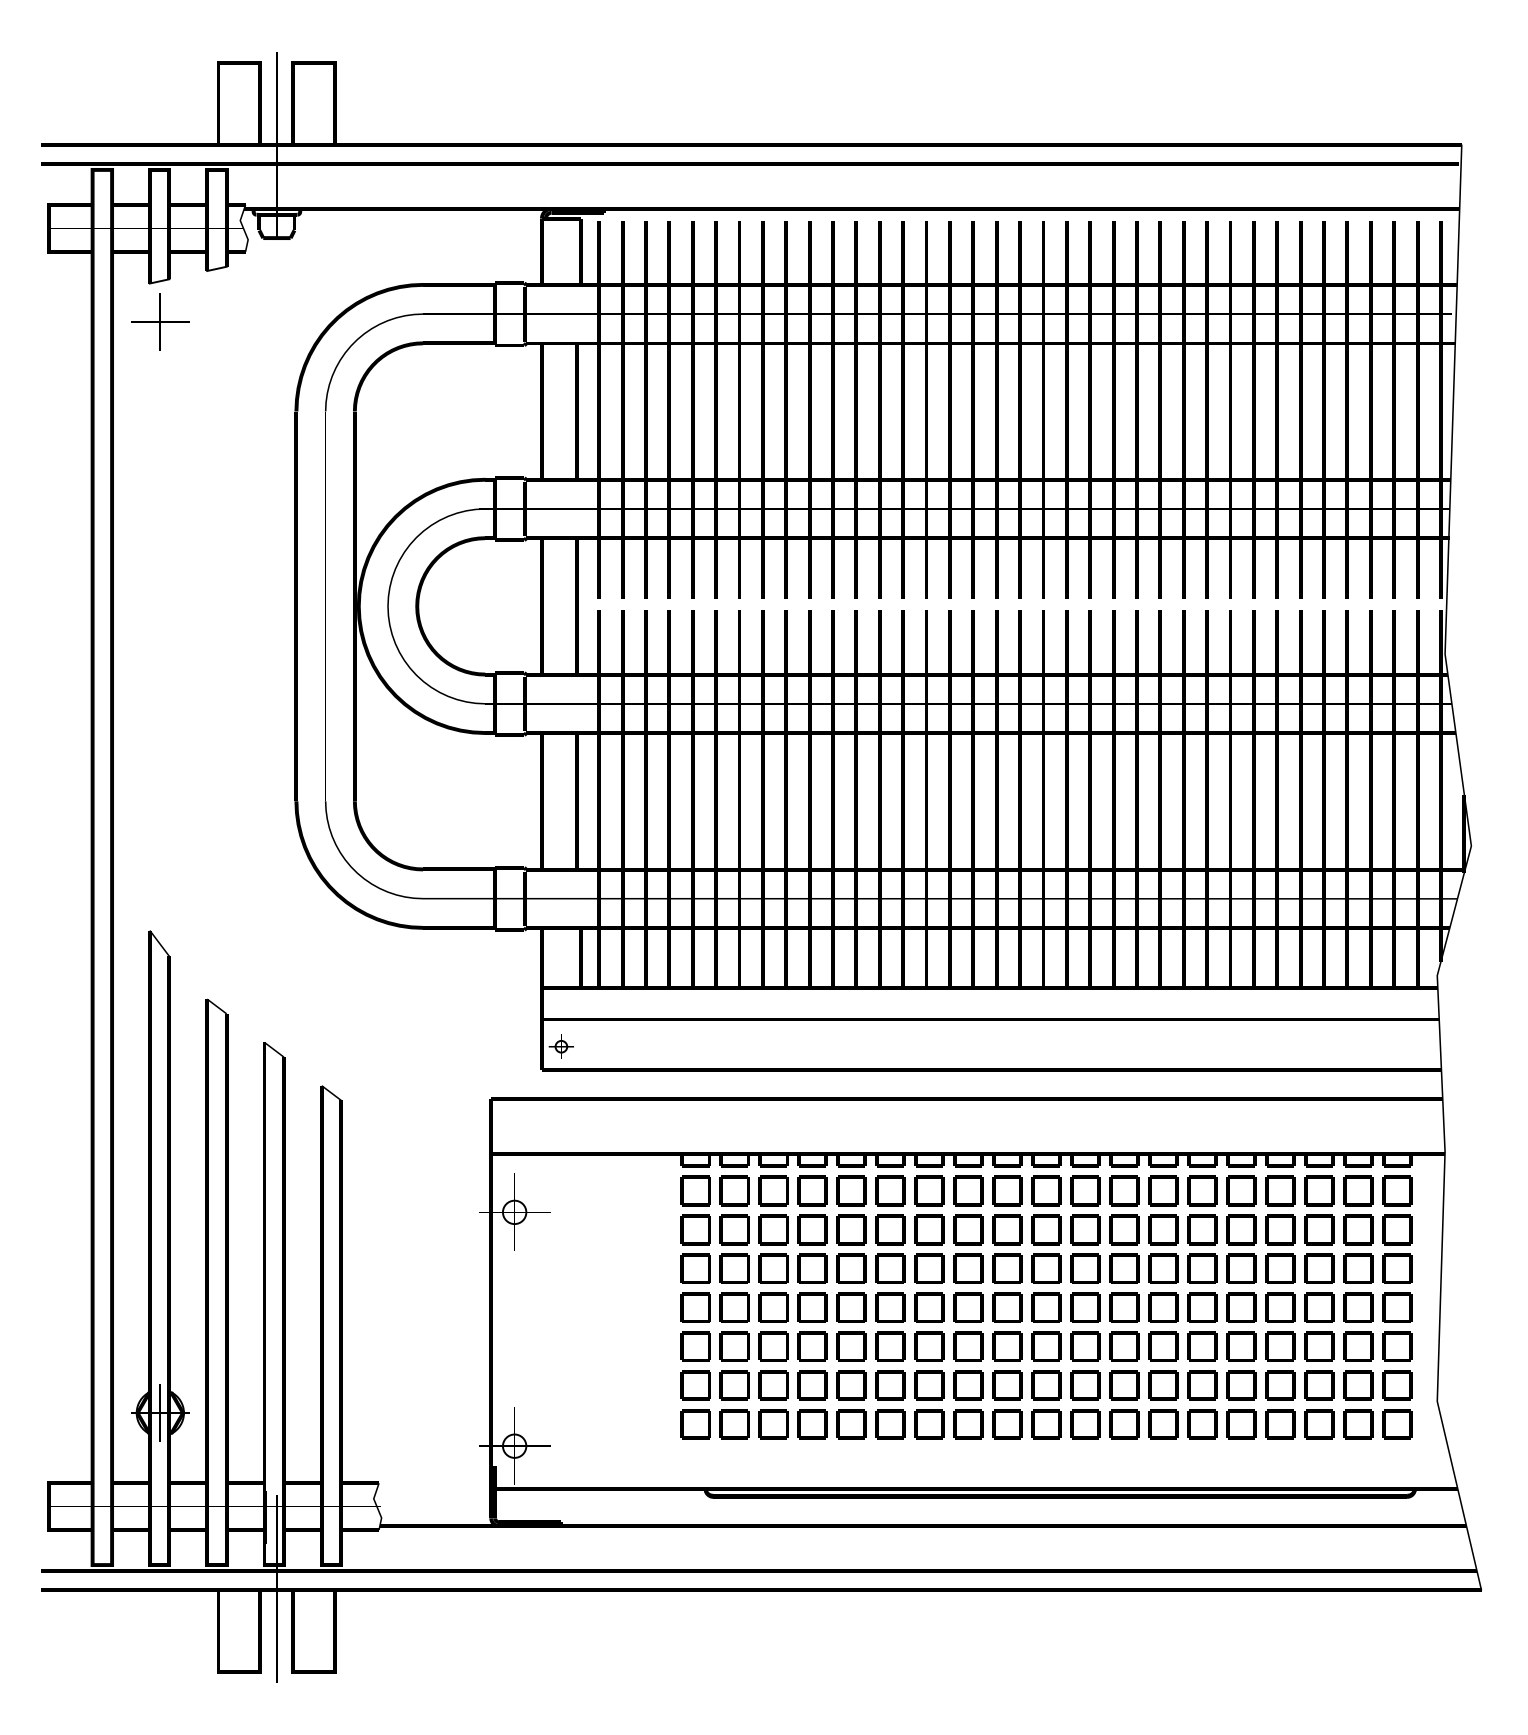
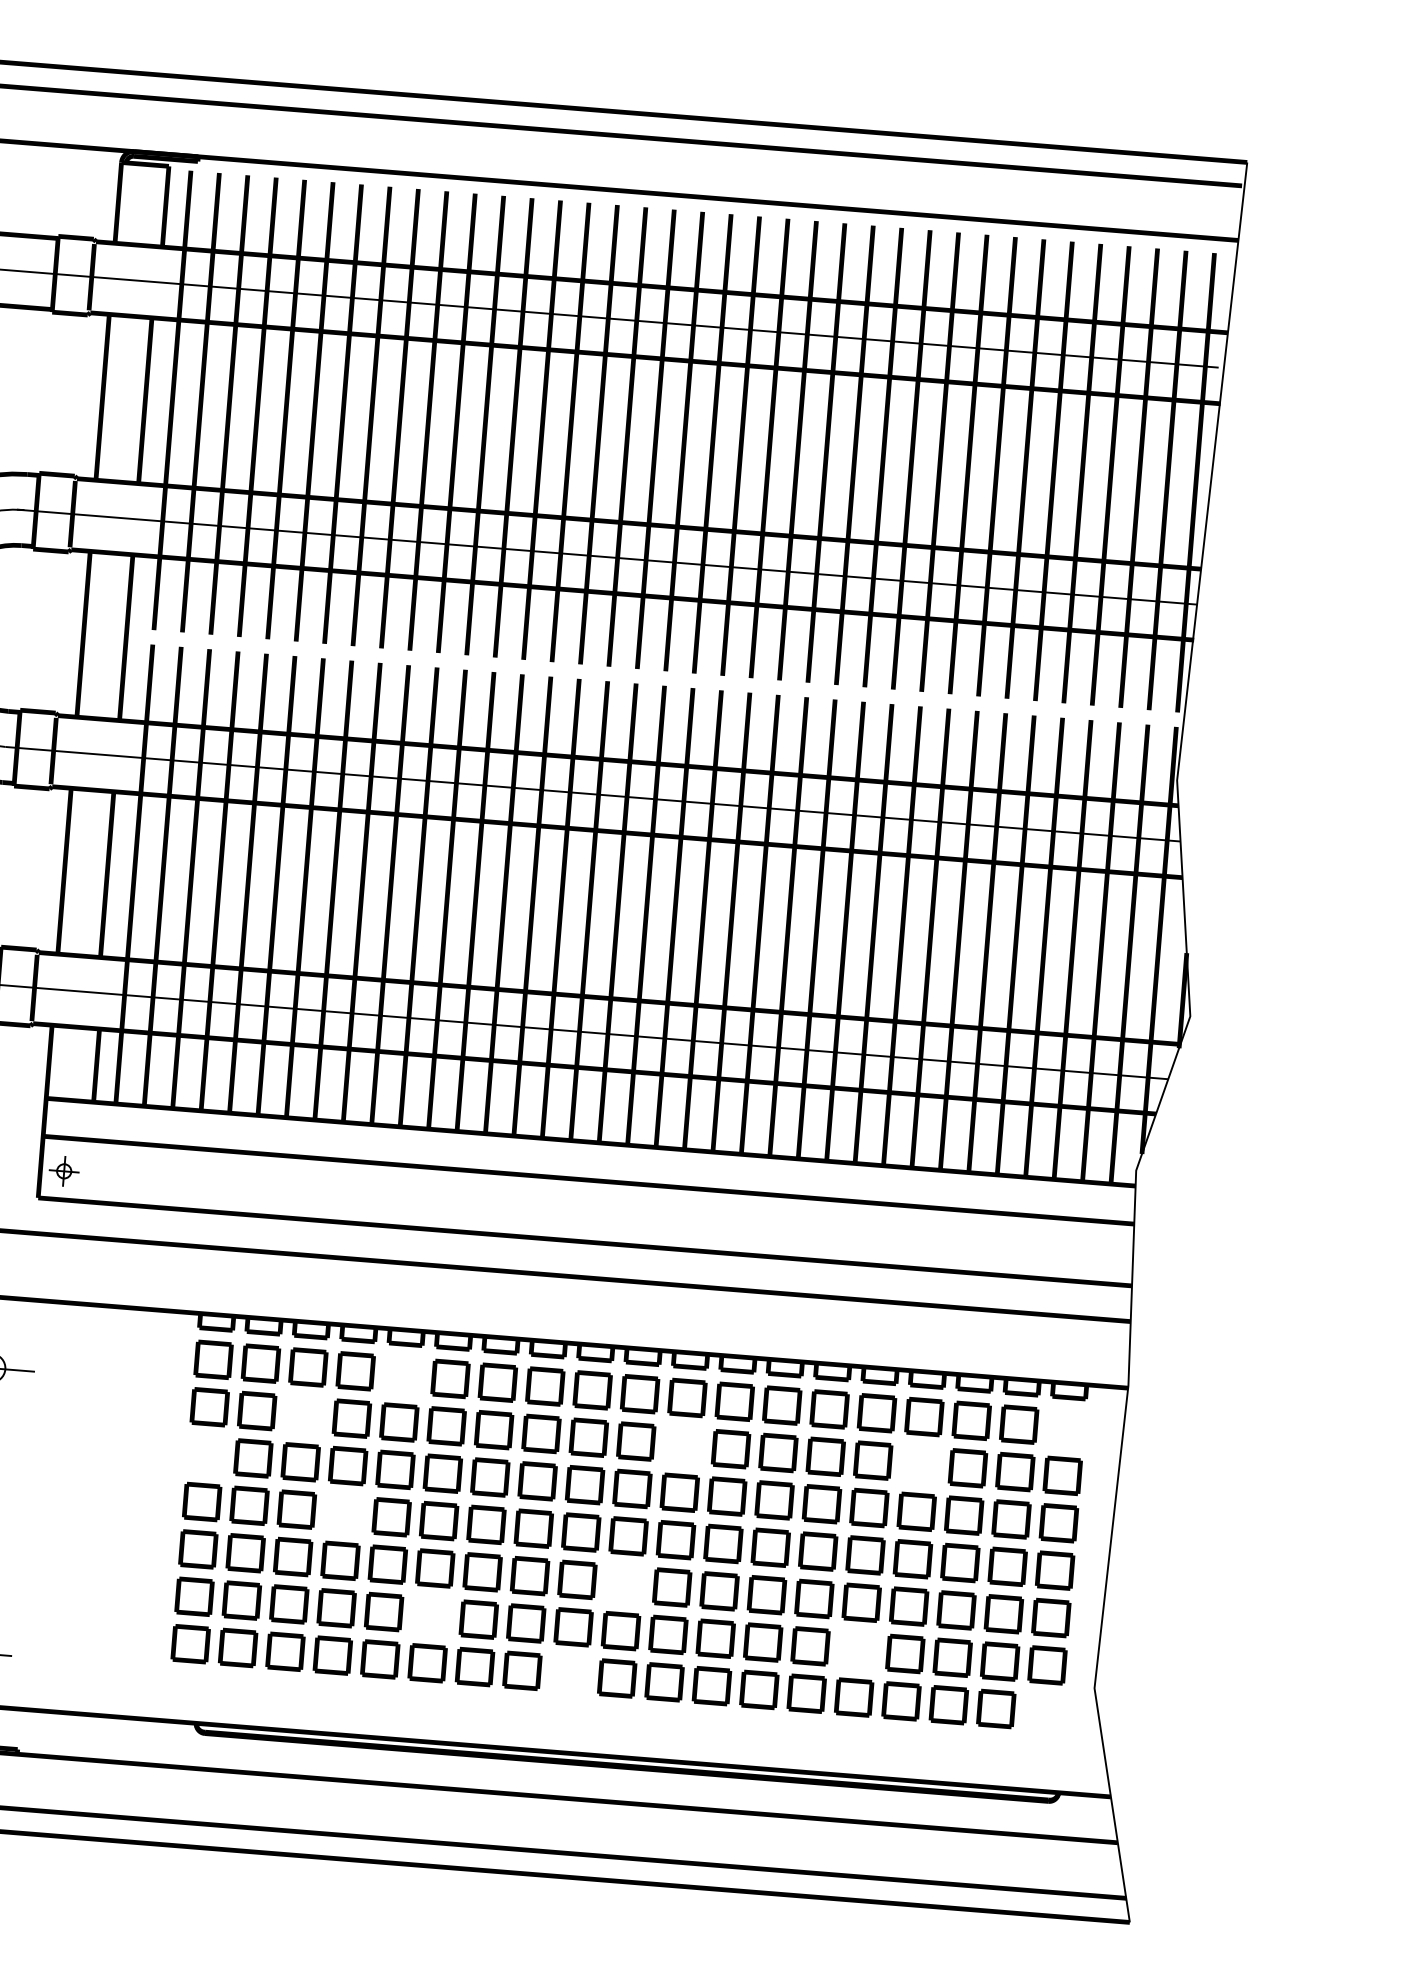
part: (851, 1190) -> (402, 1374), removed
part: (1397, 1190) -> (1066, 1427), removed
part: (773, 1229) -> (304, 1414), removed
part: (1085, 1229) -> (683, 1444), removed
part: (1280, 1229) -> (920, 1463), removed
part: (695, 1268) -> (205, 1454), removed
part: (812, 1307) -> (344, 1513), removed
part: (1046, 1346) -> (624, 1583), removed
part: (890, 1385) -> (431, 1615), removed
part: (1241, 1385) -> (858, 1649), removed
part: (1007, 1424) -> (569, 1674), removed
part: (1397, 1424) -> (1043, 1712), removed

